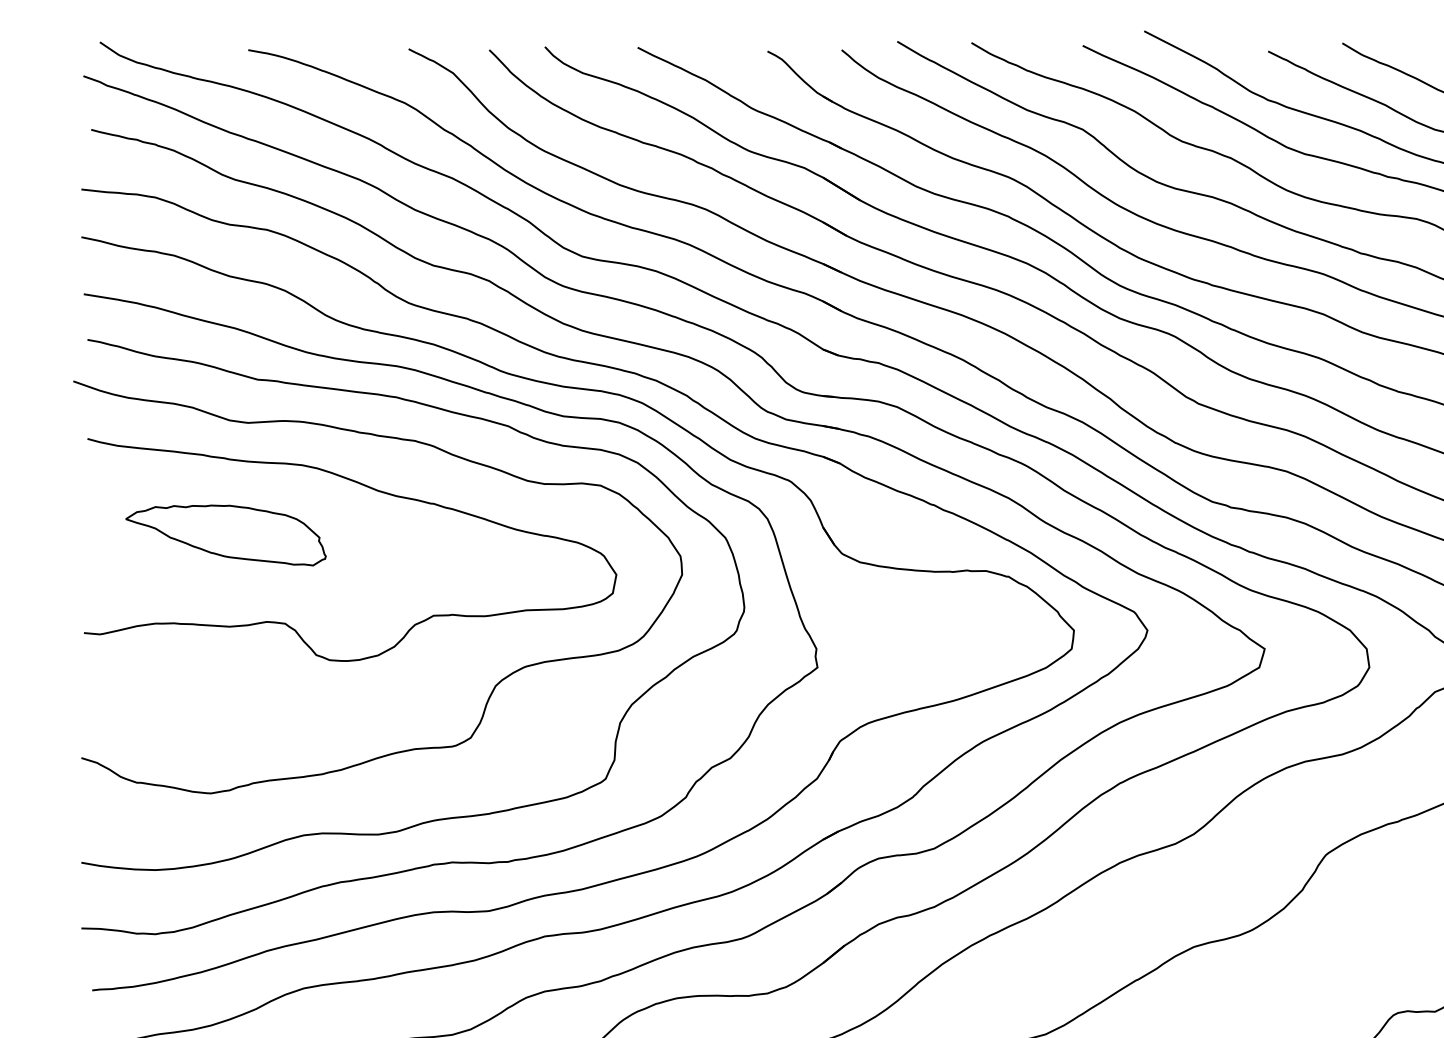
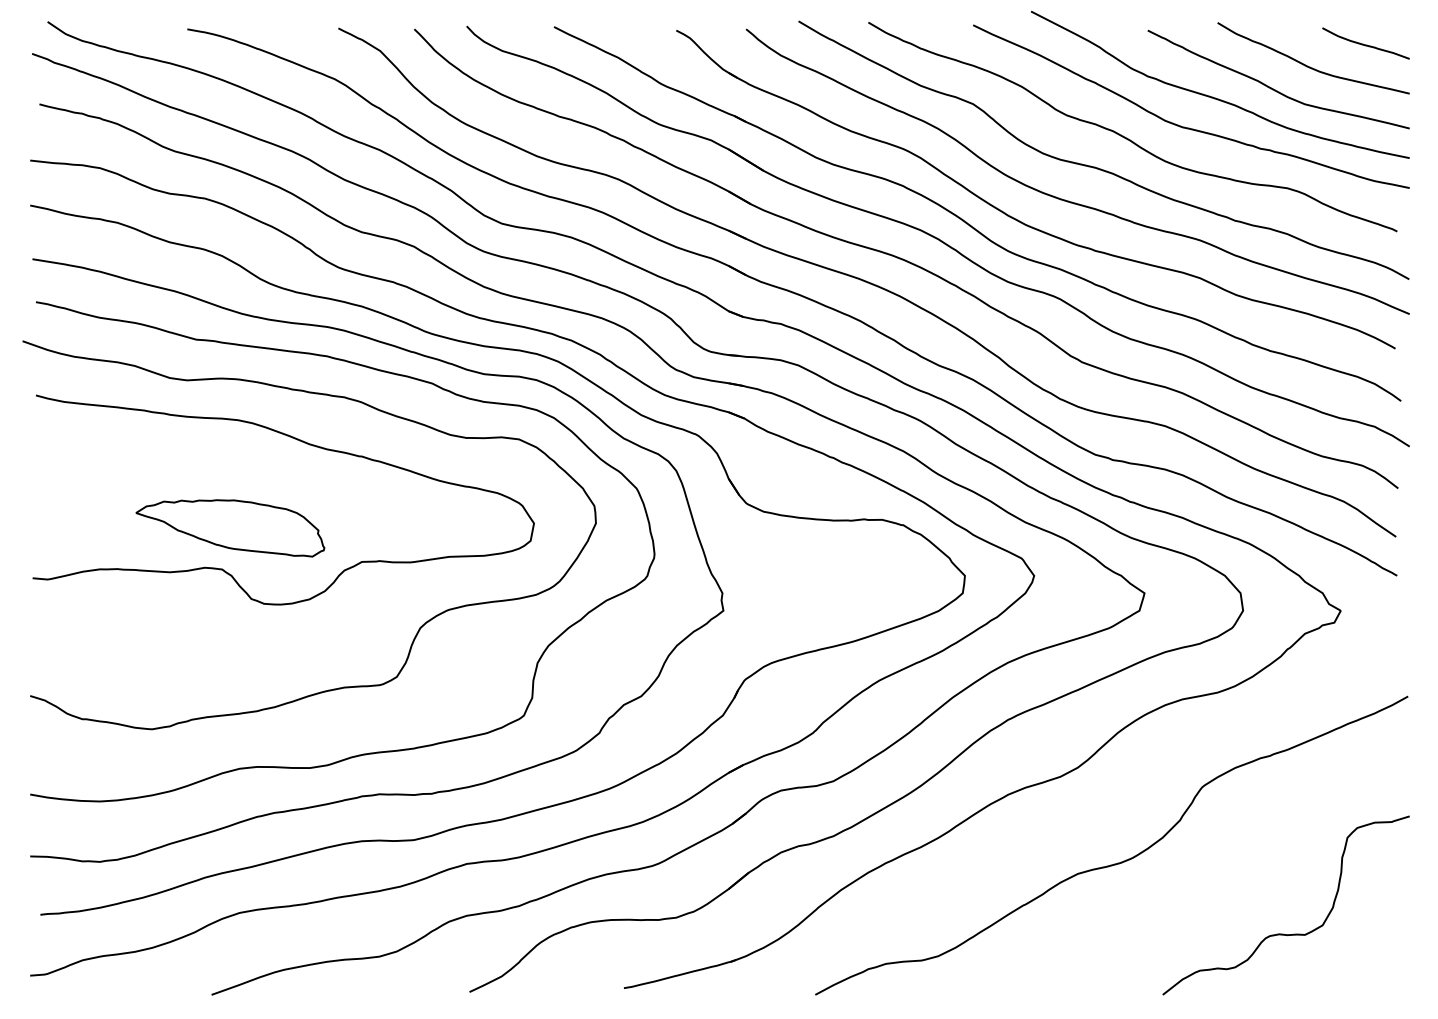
part: (226, 535) -> (230, 528), moved

